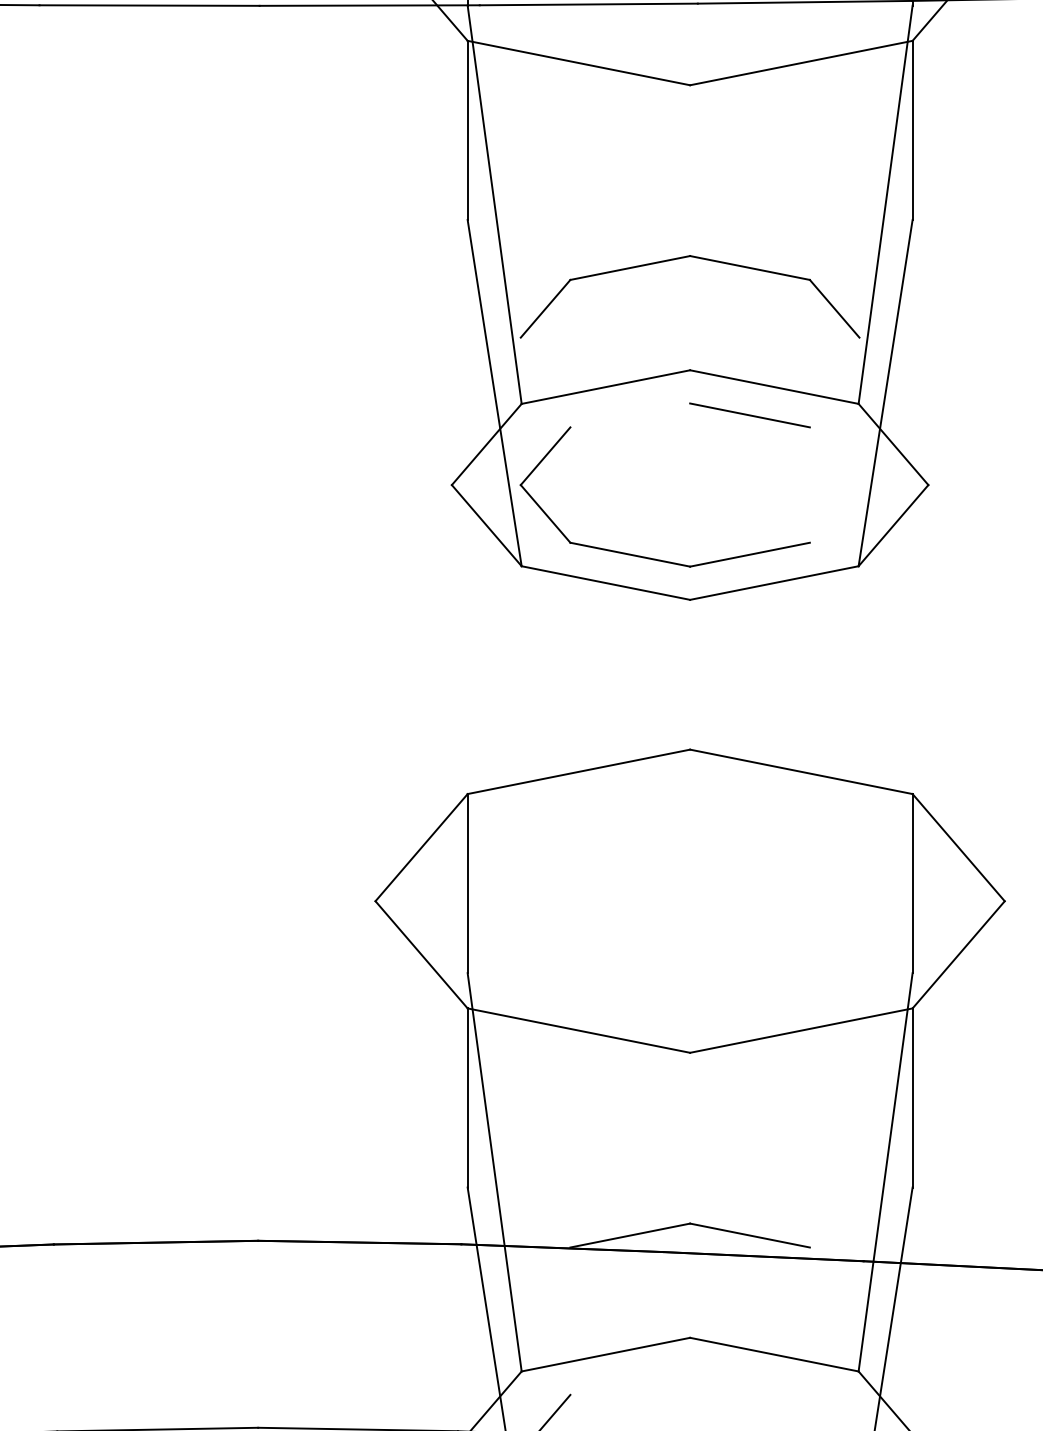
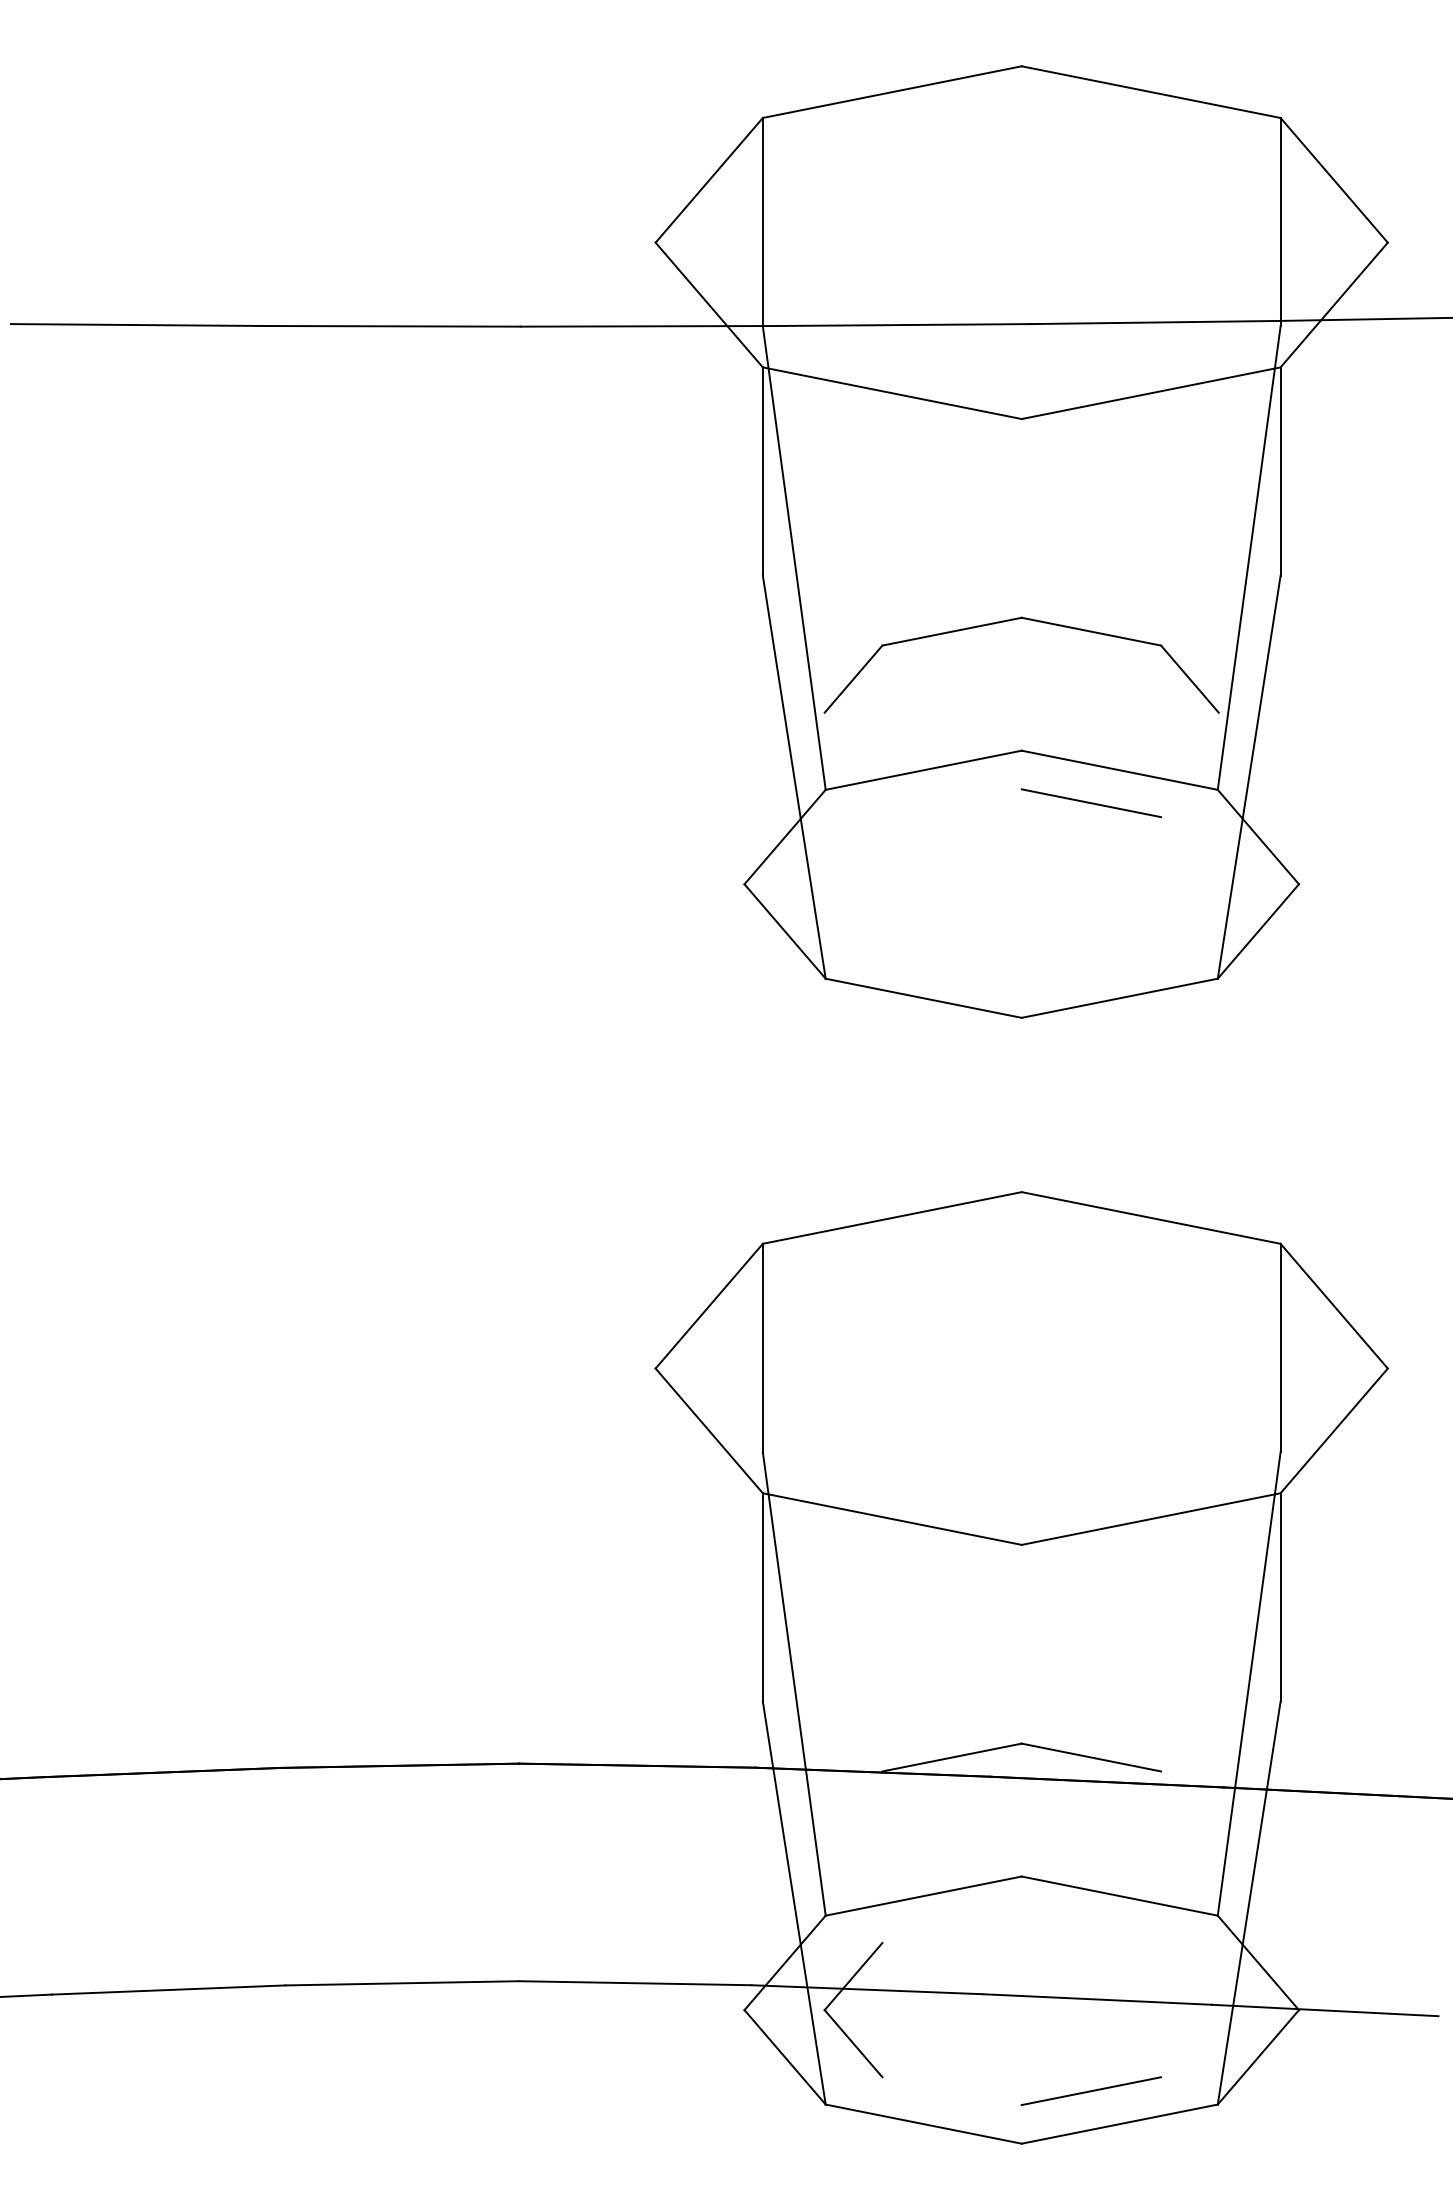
part: (653, 558) -> (979, 969), removed

